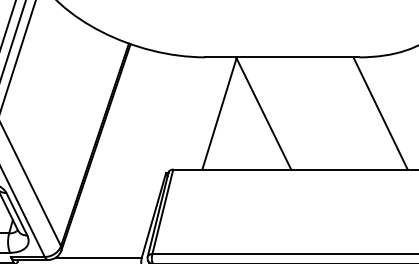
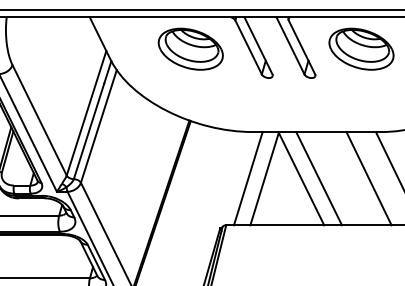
line: (198, 113) -> (247, 178), added
line: (285, 113) -> (319, 178), added
line: (344, 113) -> (368, 178), added

